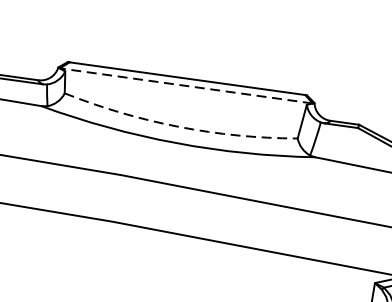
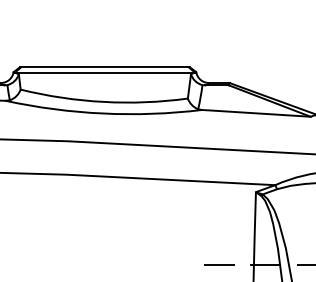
line: (185, 85) -> (104, 72), dashed -> solid
arc: (178, 126) -> (103, 101), dashed -> solid

